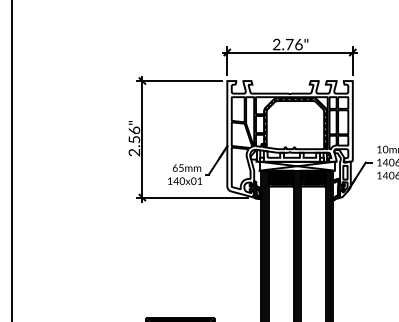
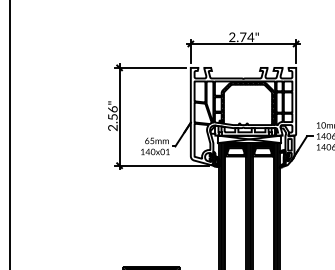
text: (298, 44) -> (250, 37), 2.76" -> 2.74"
hatch: (280, 180) -> (235, 151), removed
hatch: (312, 180) -> (262, 151), removed

